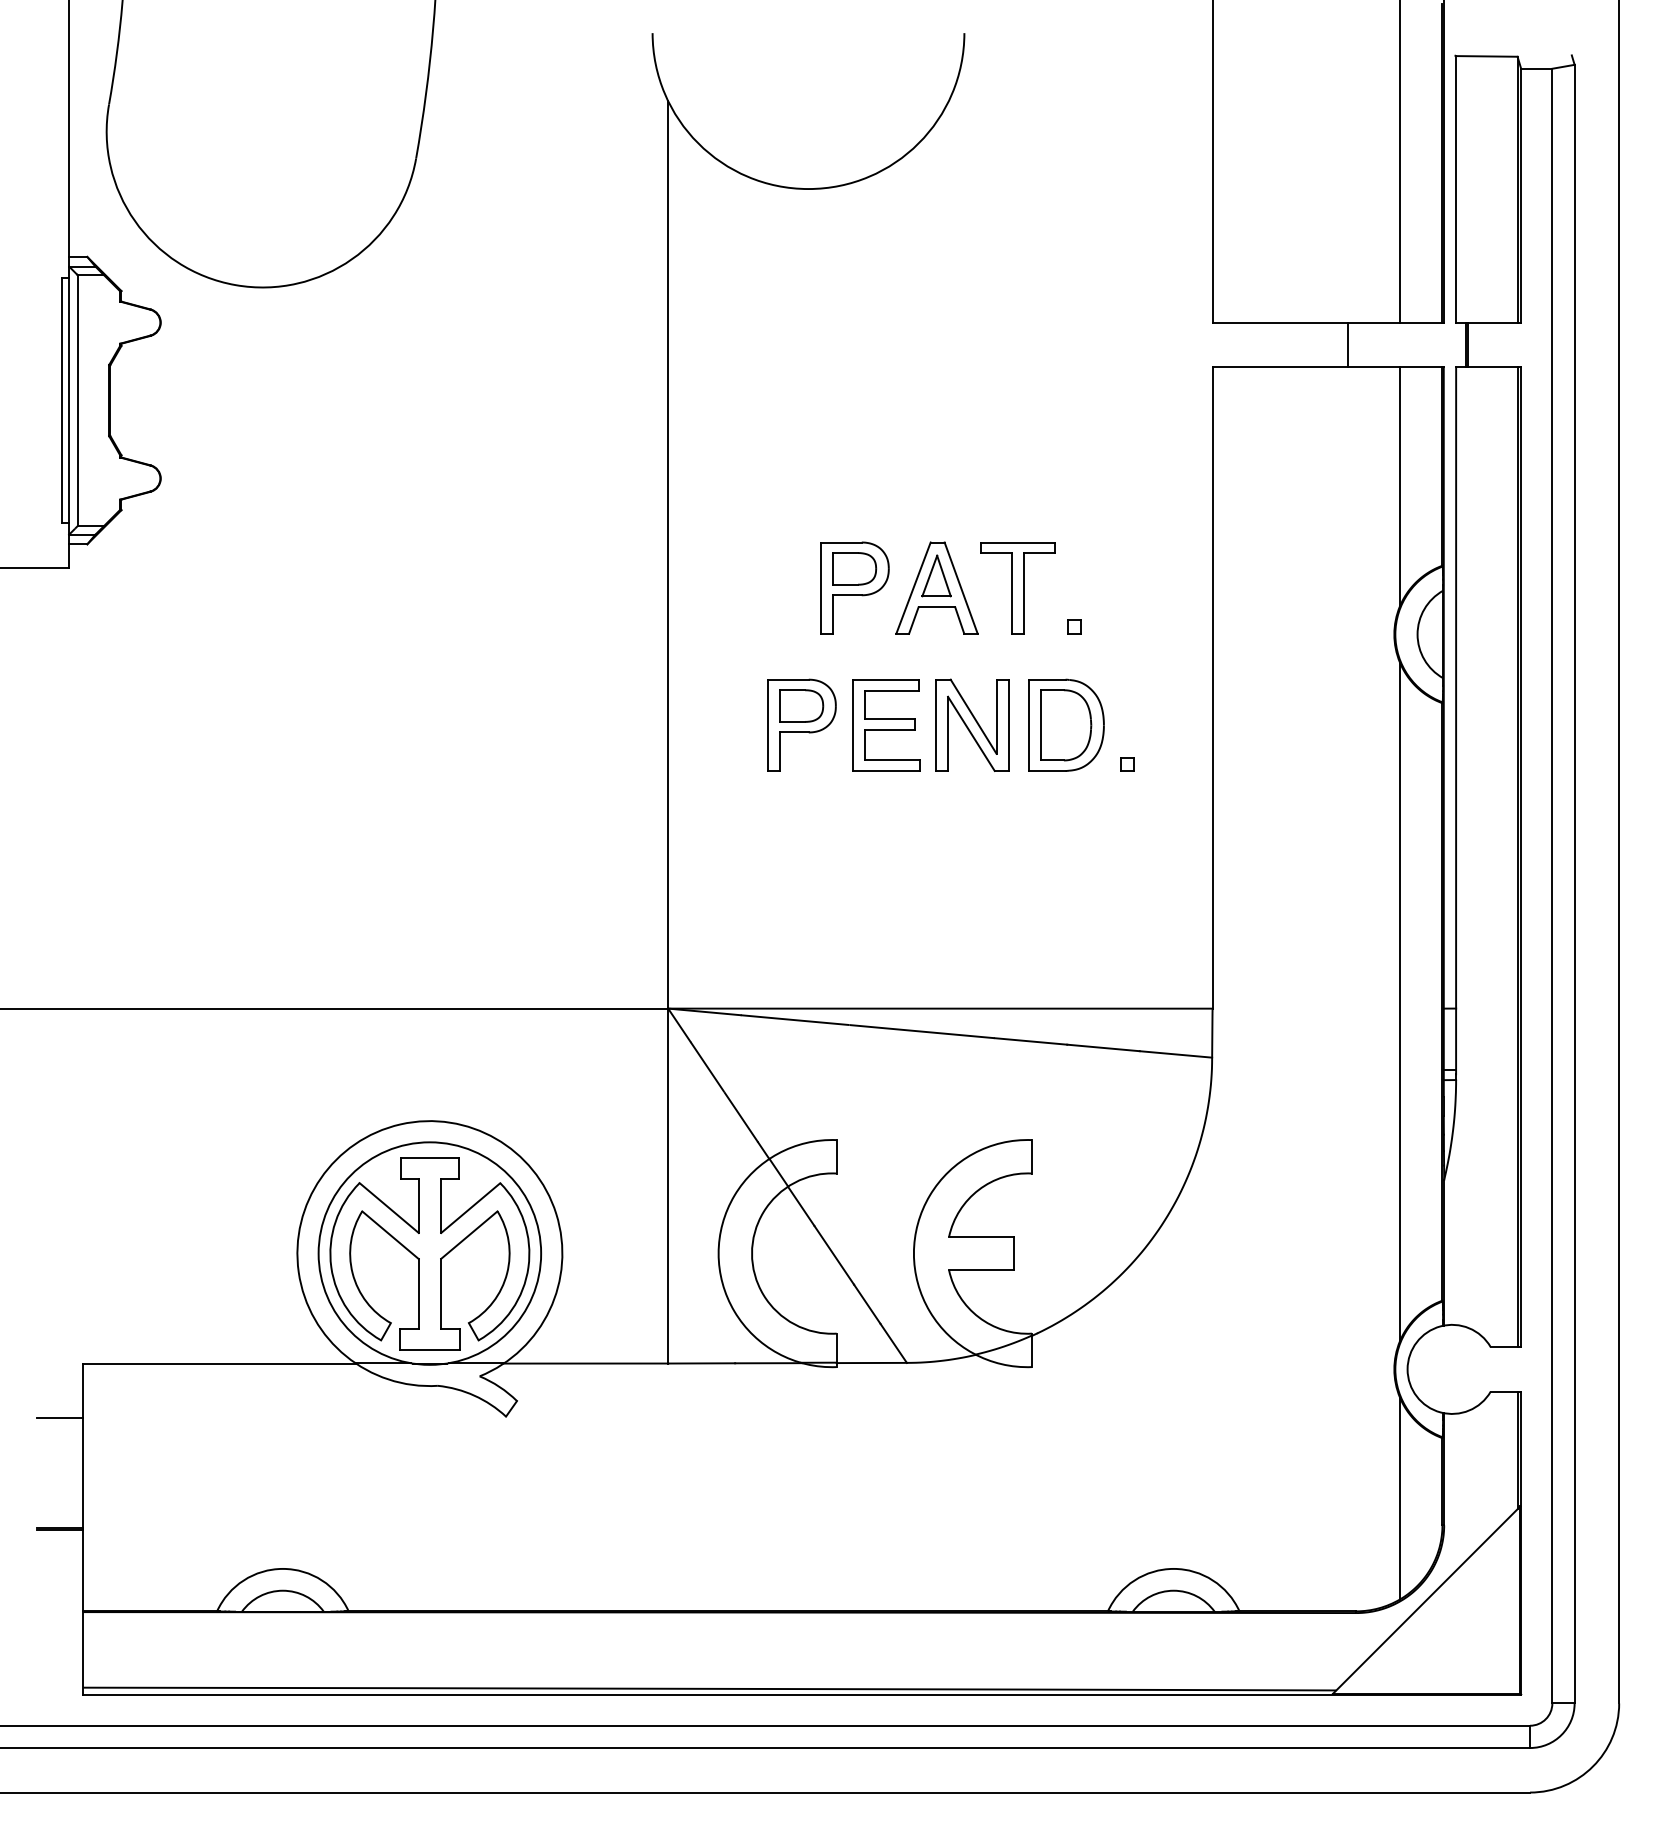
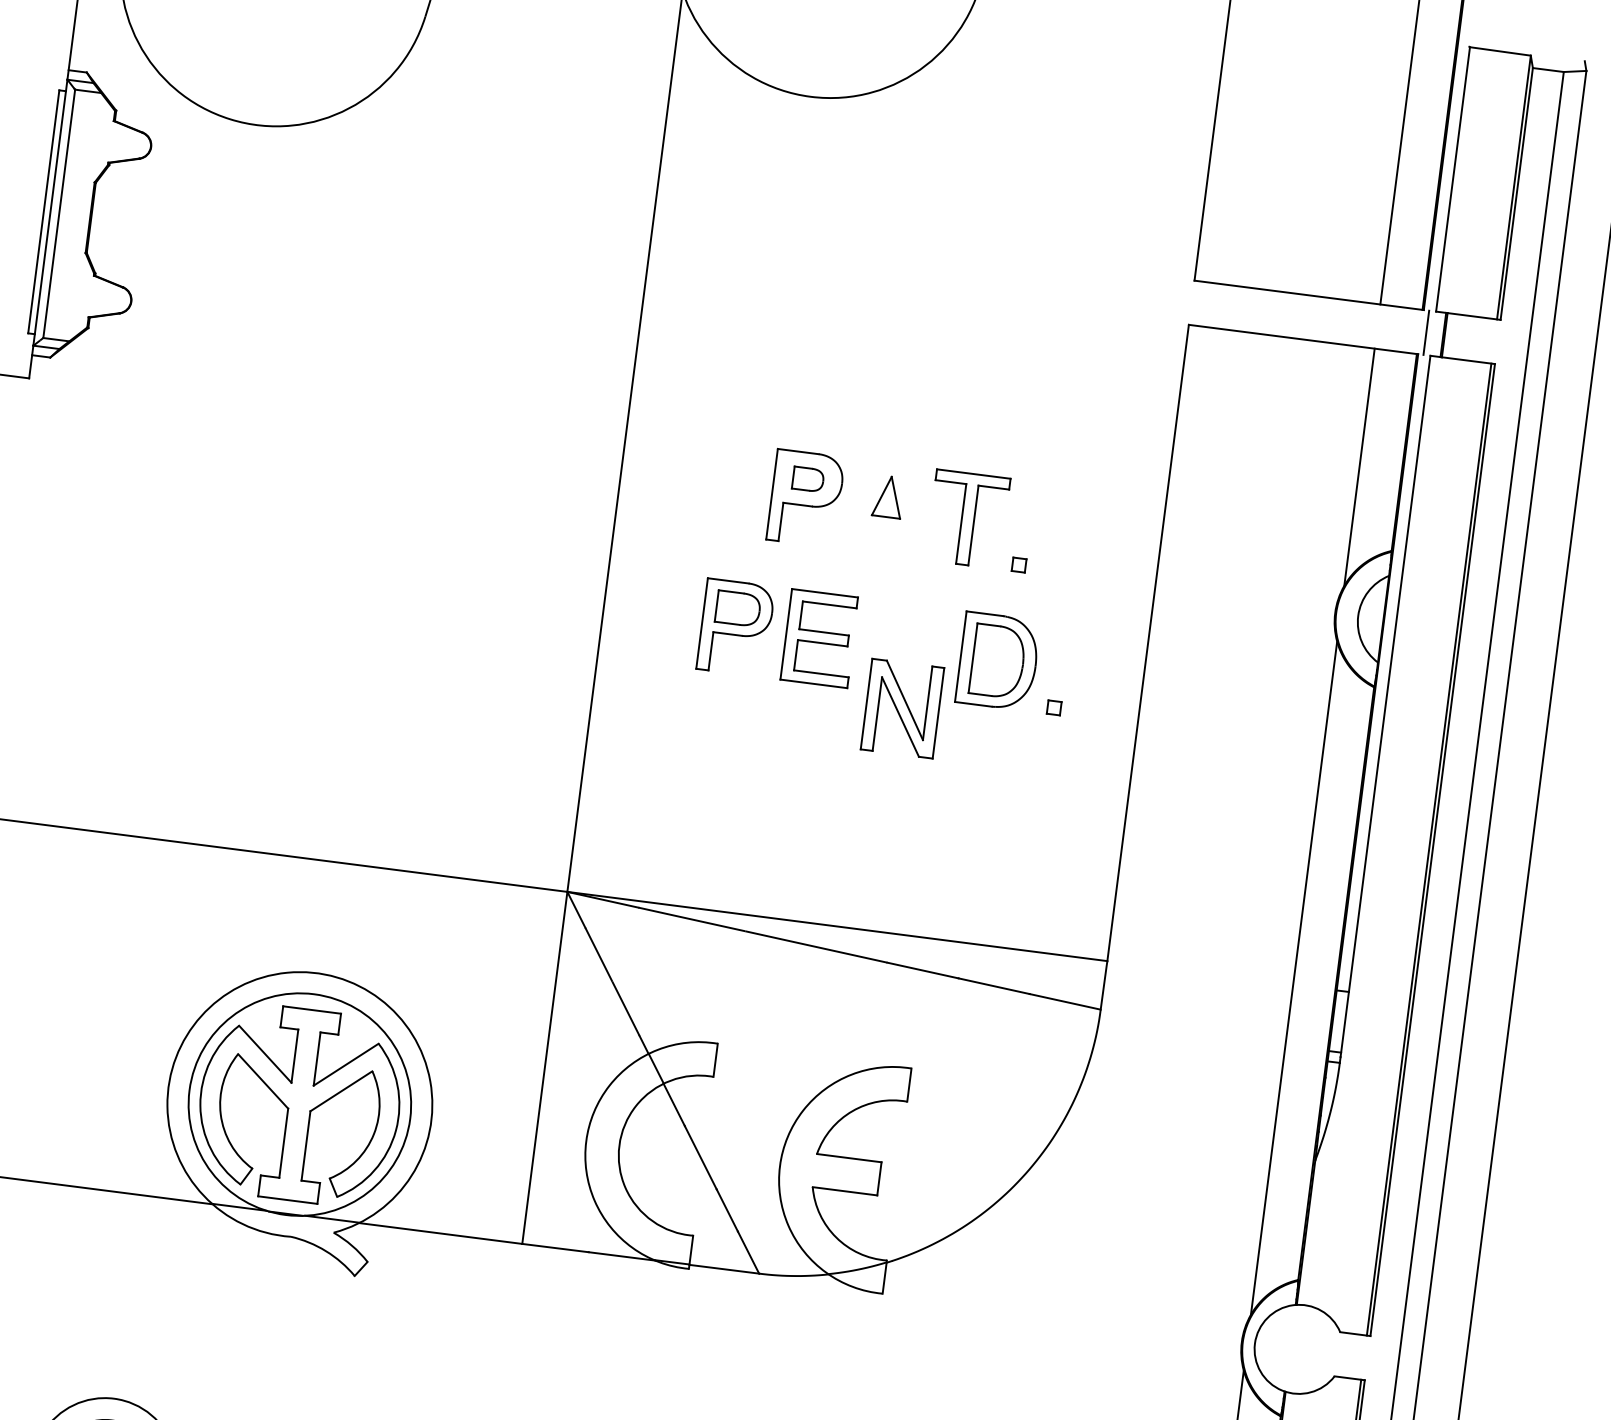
line: (1348, 344) -> (1426, 332), moved
part: (854, 568) -> (808, 479), size x0.7
part: (936, 587) -> (887, 508), removed
part: (972, 724) -> (902, 707), moved

